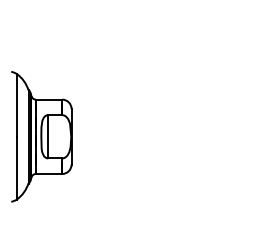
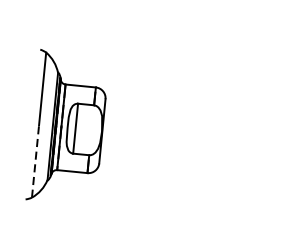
line: (16, 168) -> (35, 161), solid -> dashed

